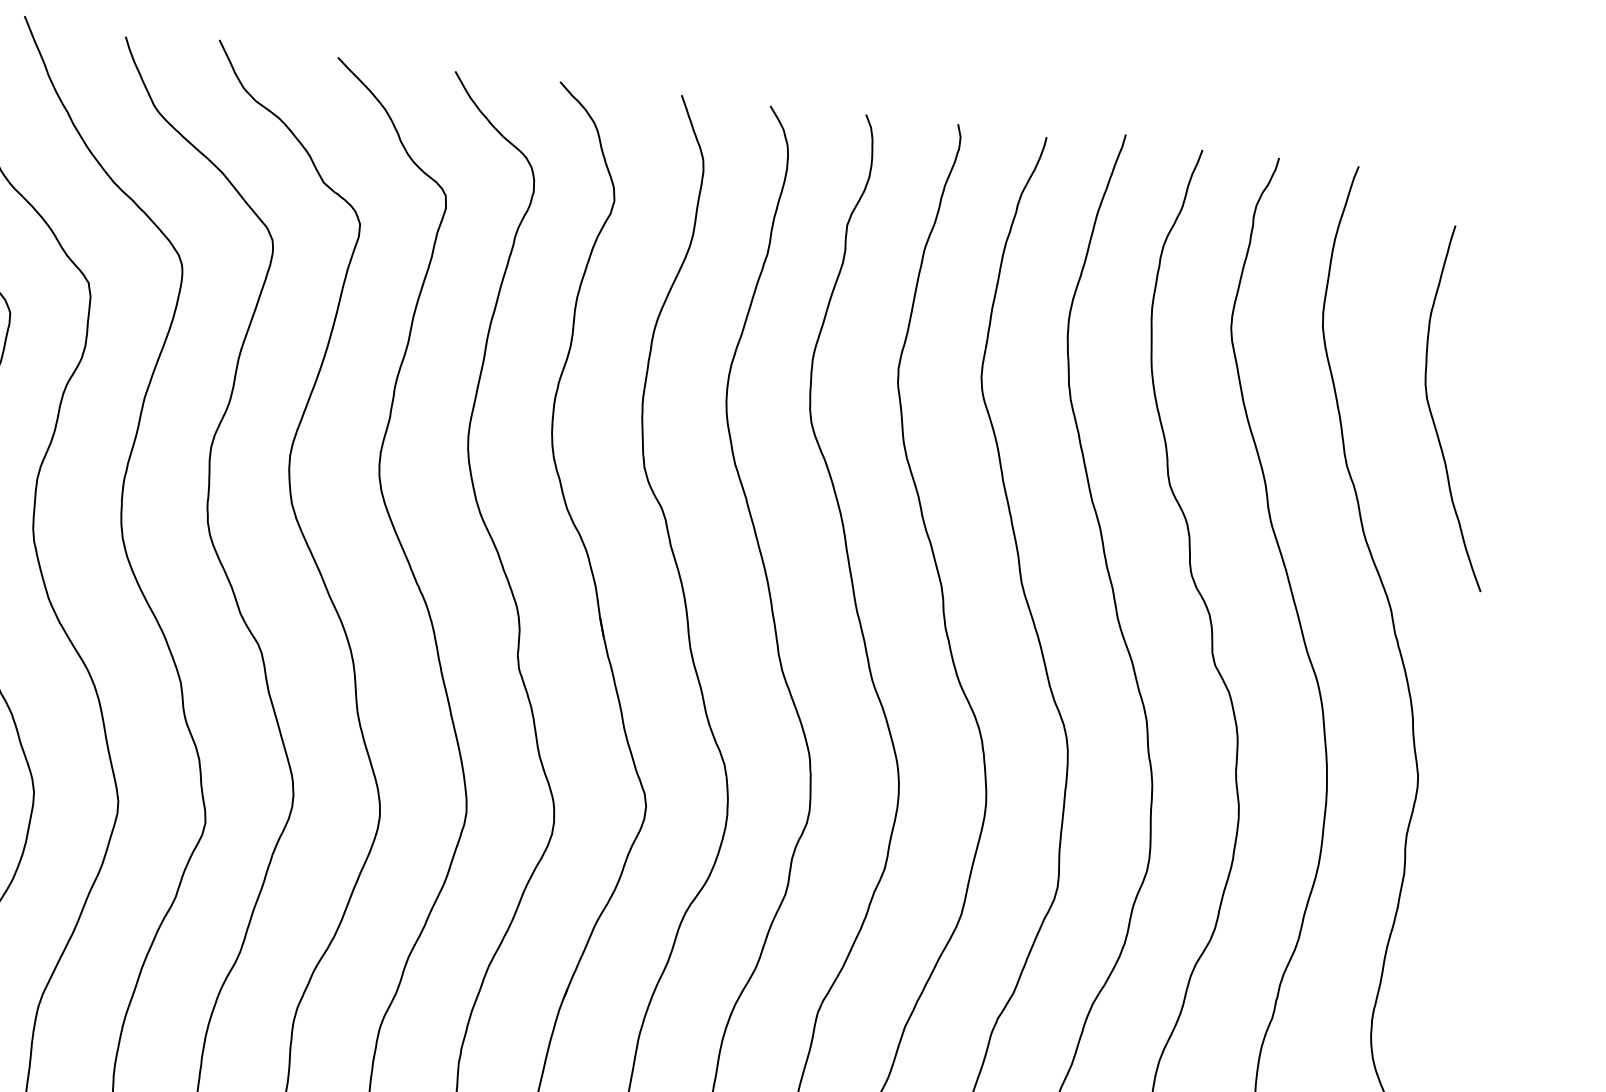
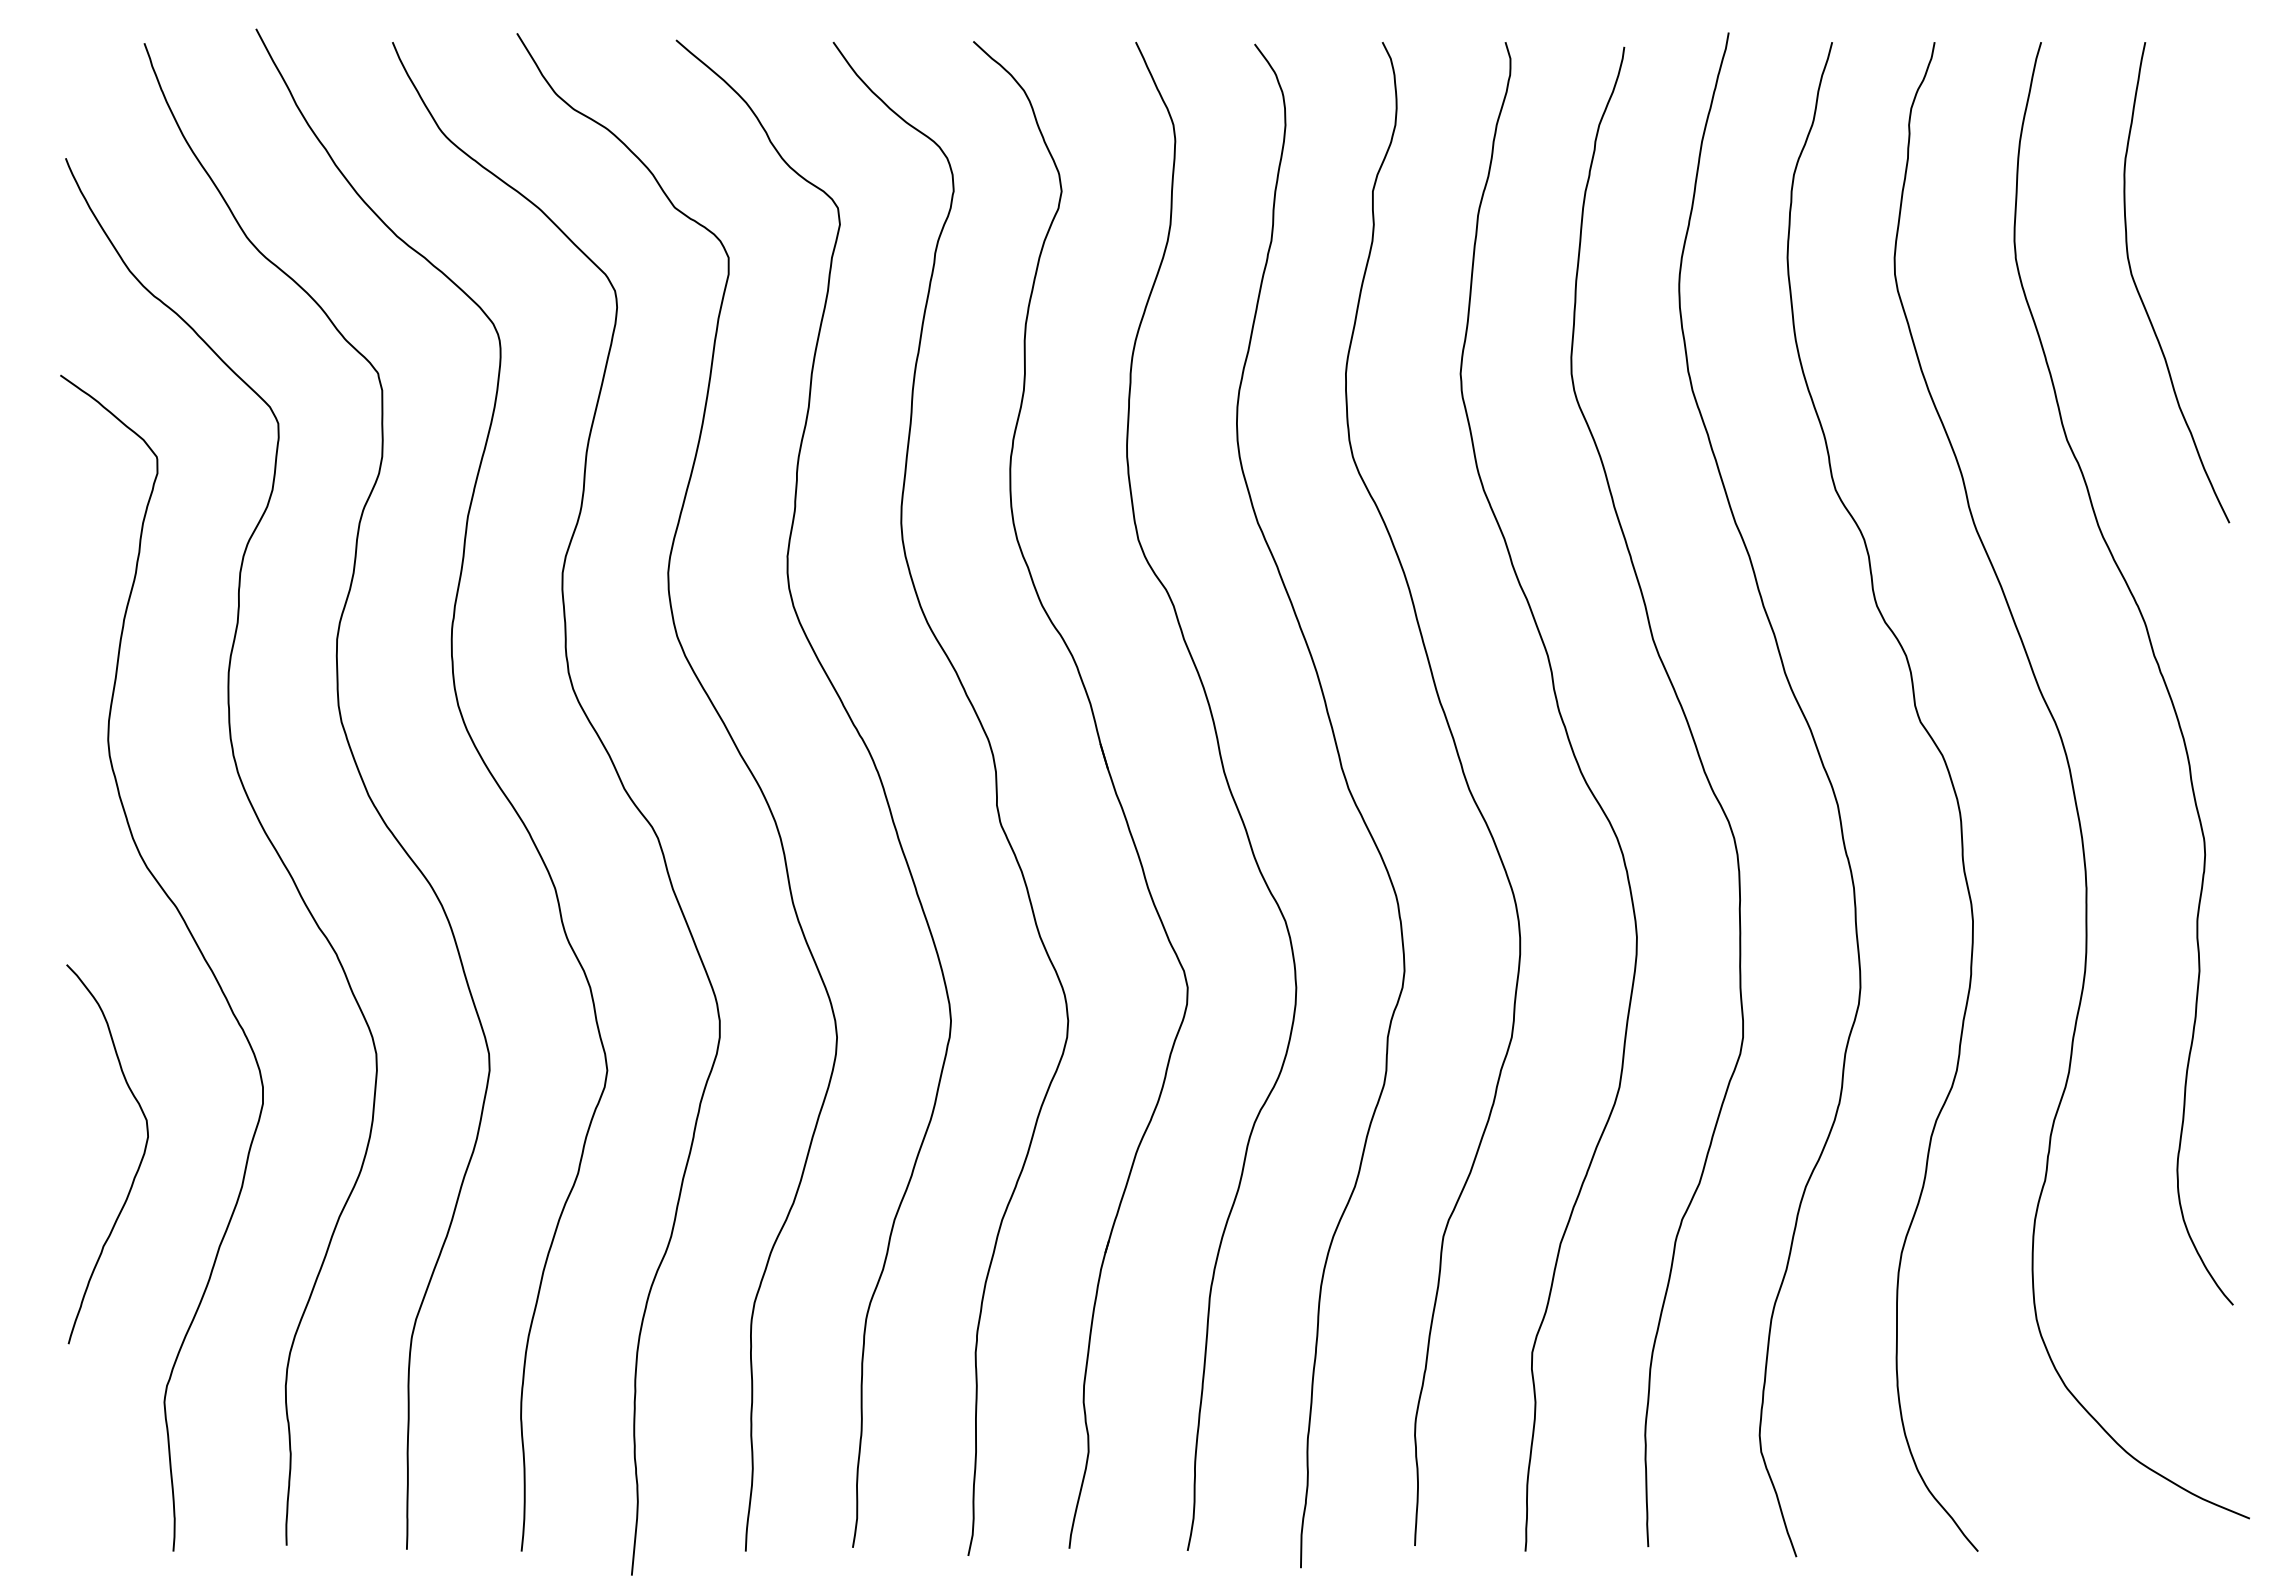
curve: (1432, 415) -> (2141, 296), moved

